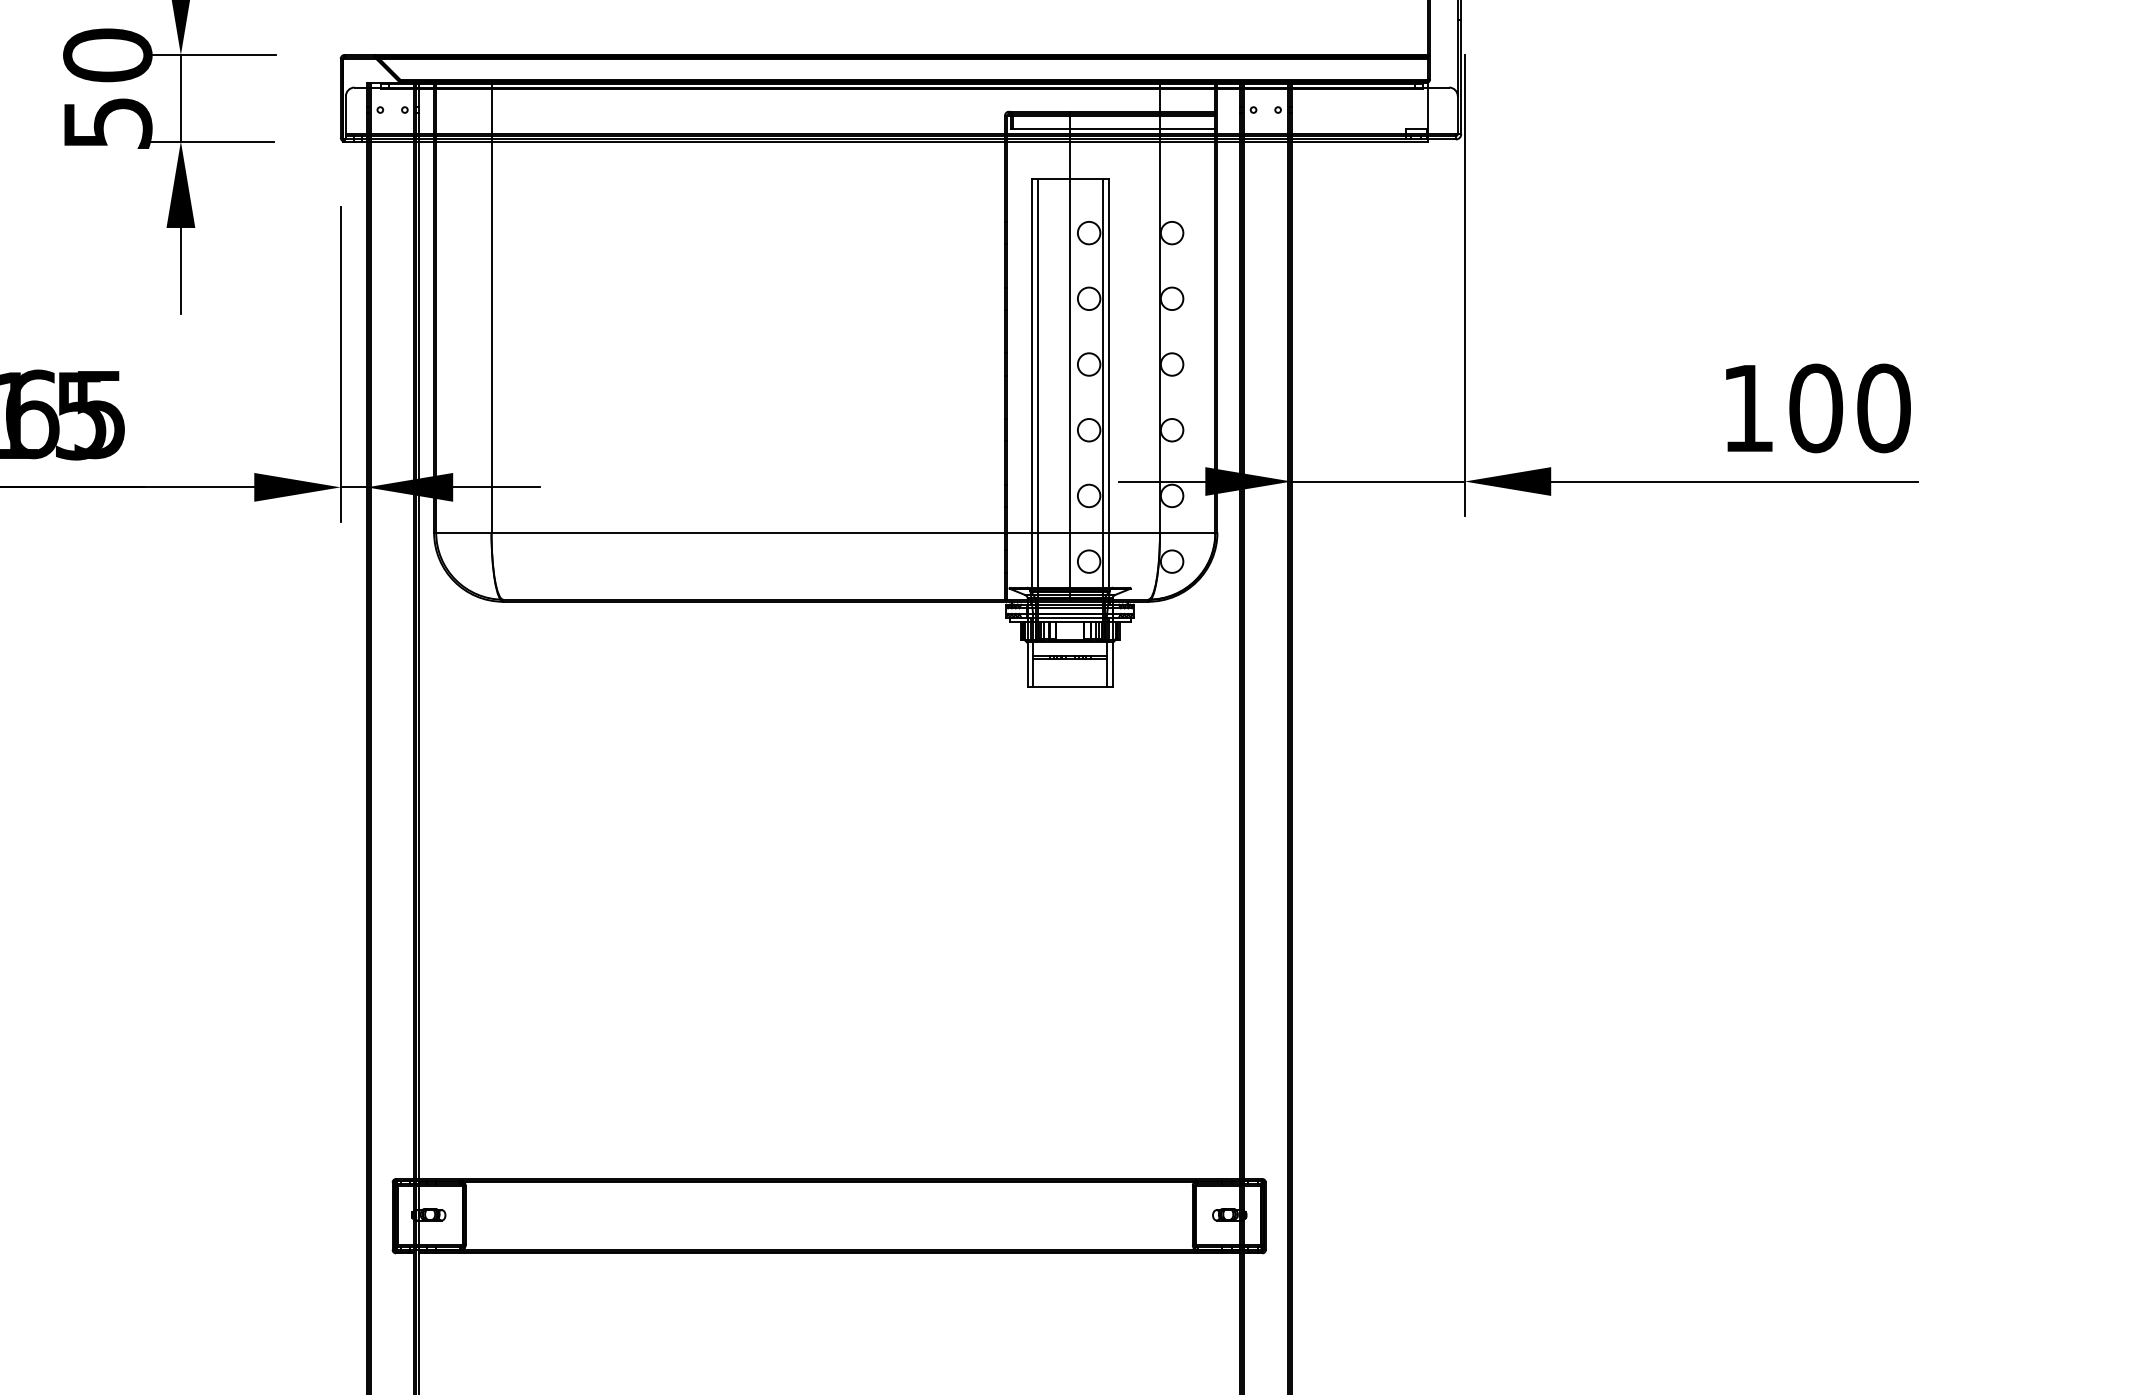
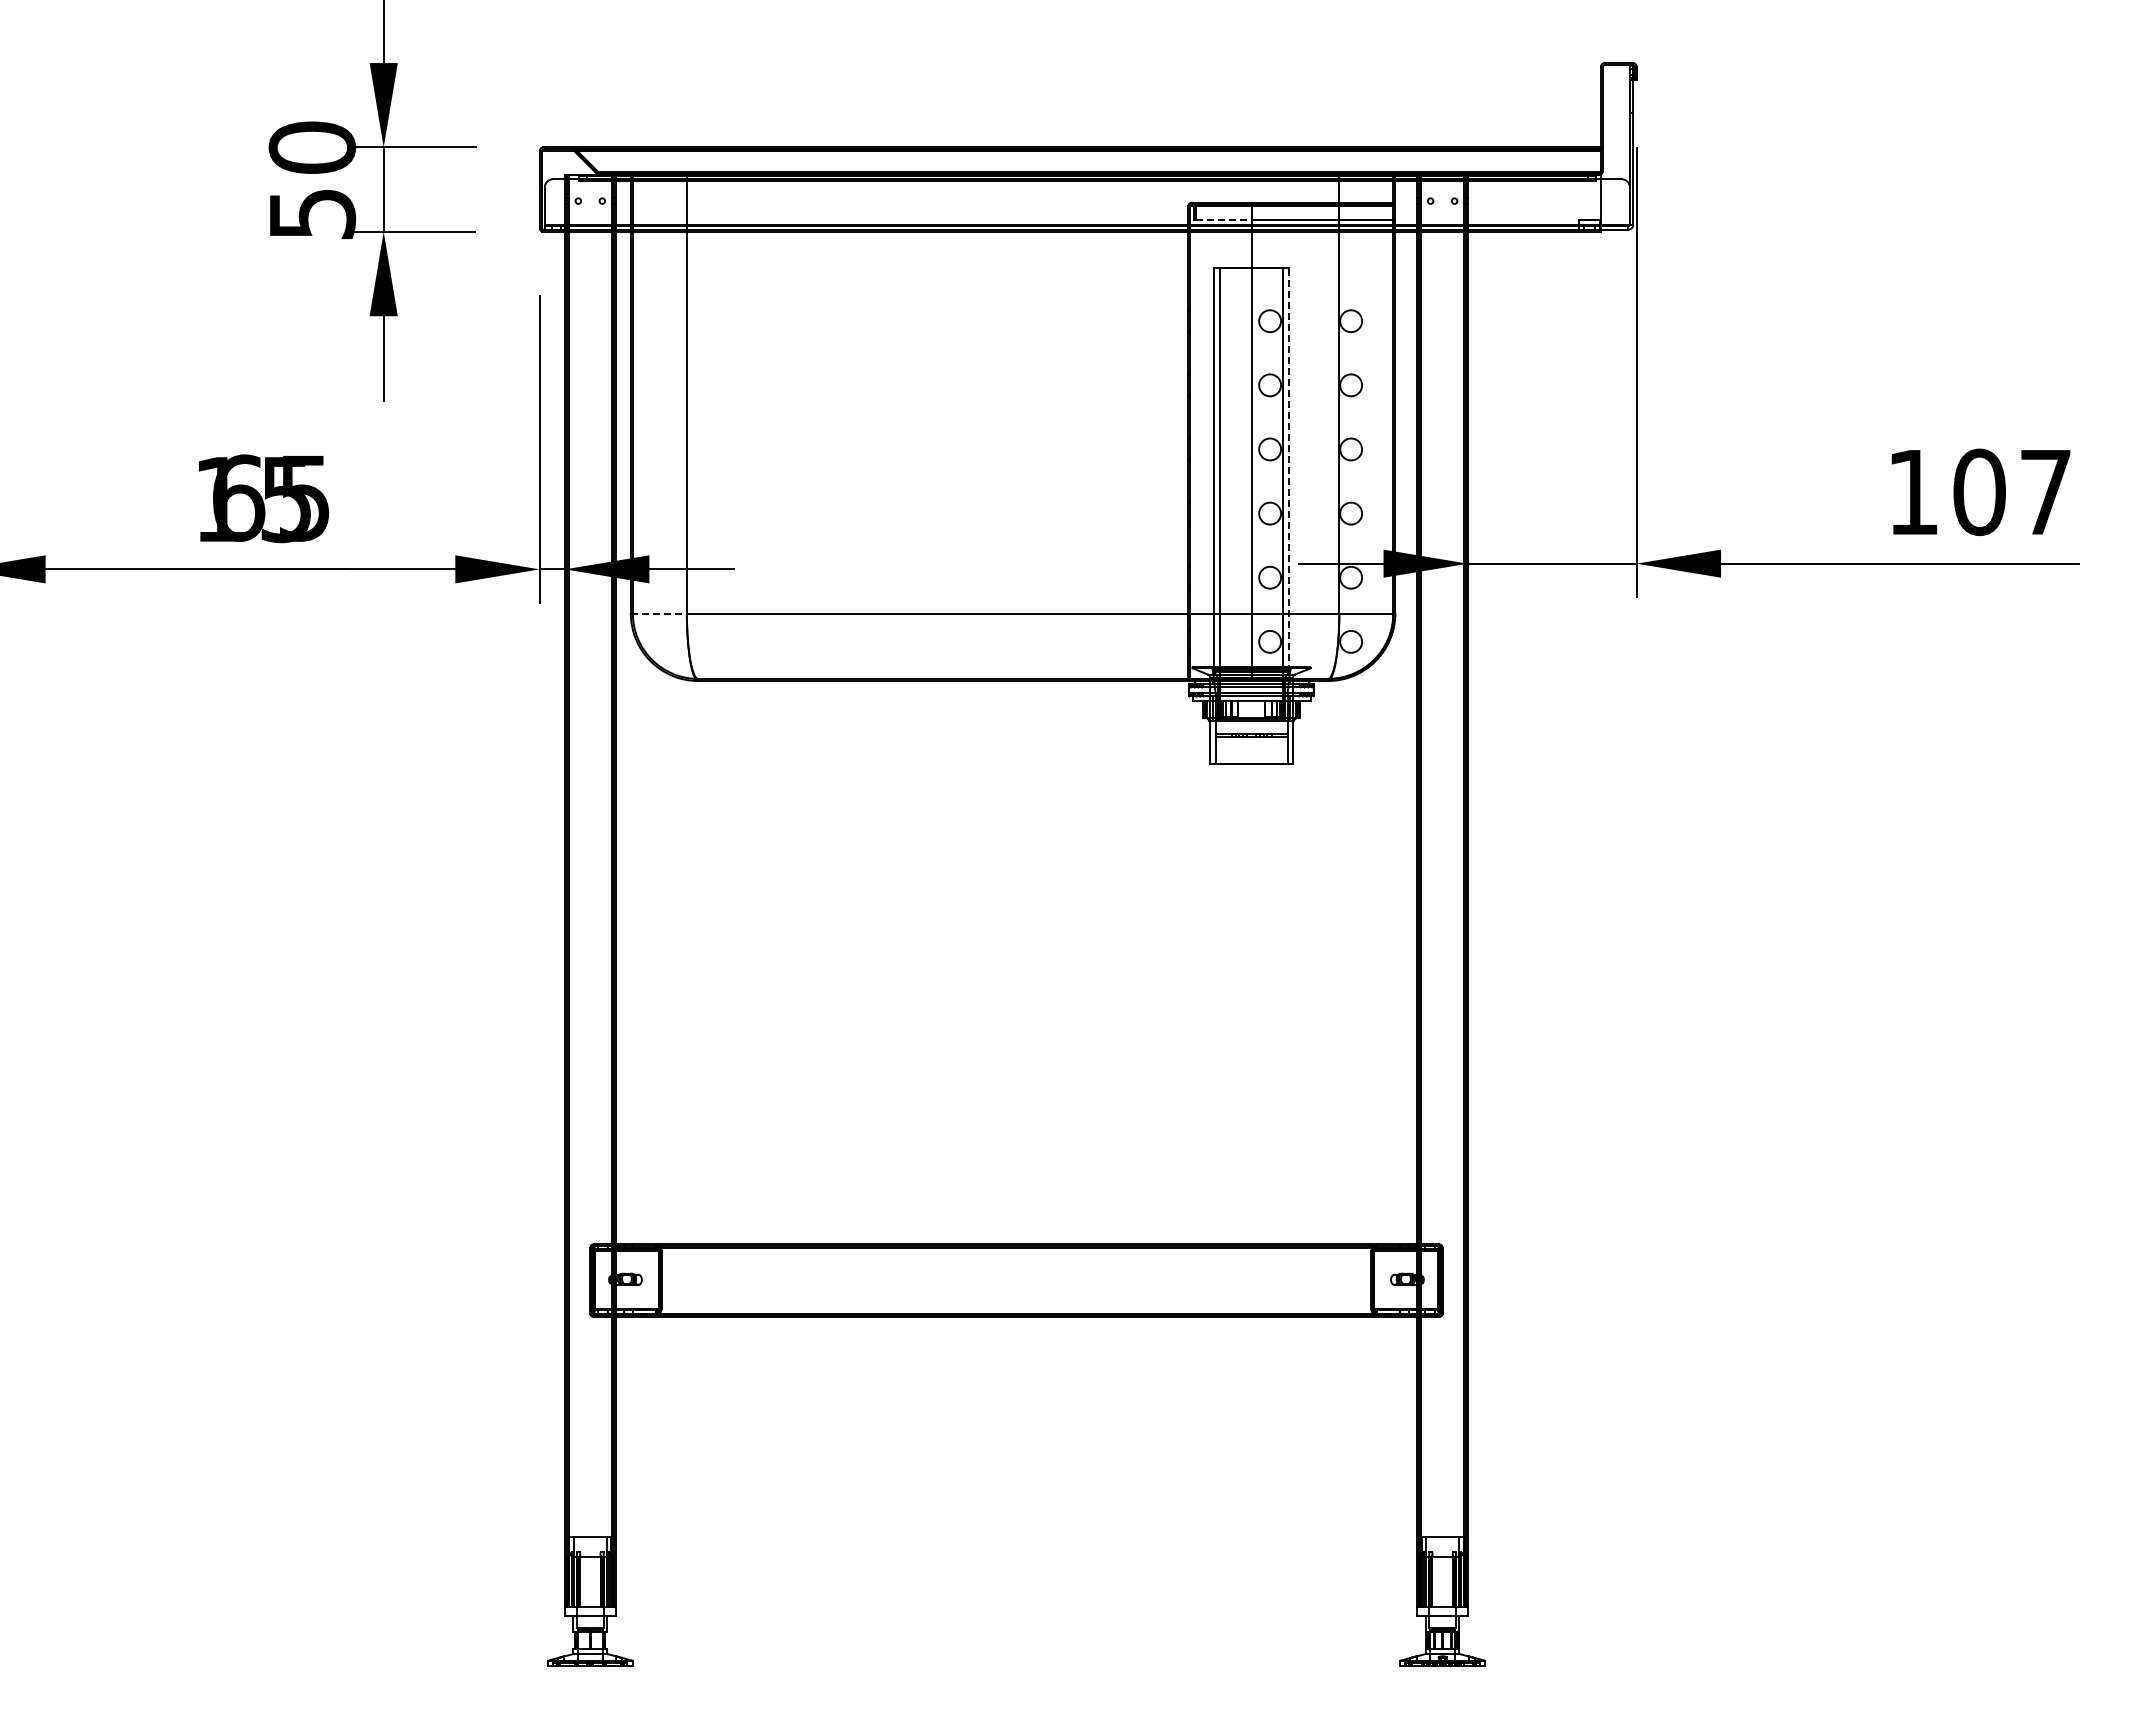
line: (1041, 128) -> (1223, 219), solid -> dashed
line: (1108, 386) -> (1289, 470), solid -> dashed
text: (1883, 408) -> (2045, 492), 100 -> 107
line: (463, 532) -> (659, 613), solid -> dashed

